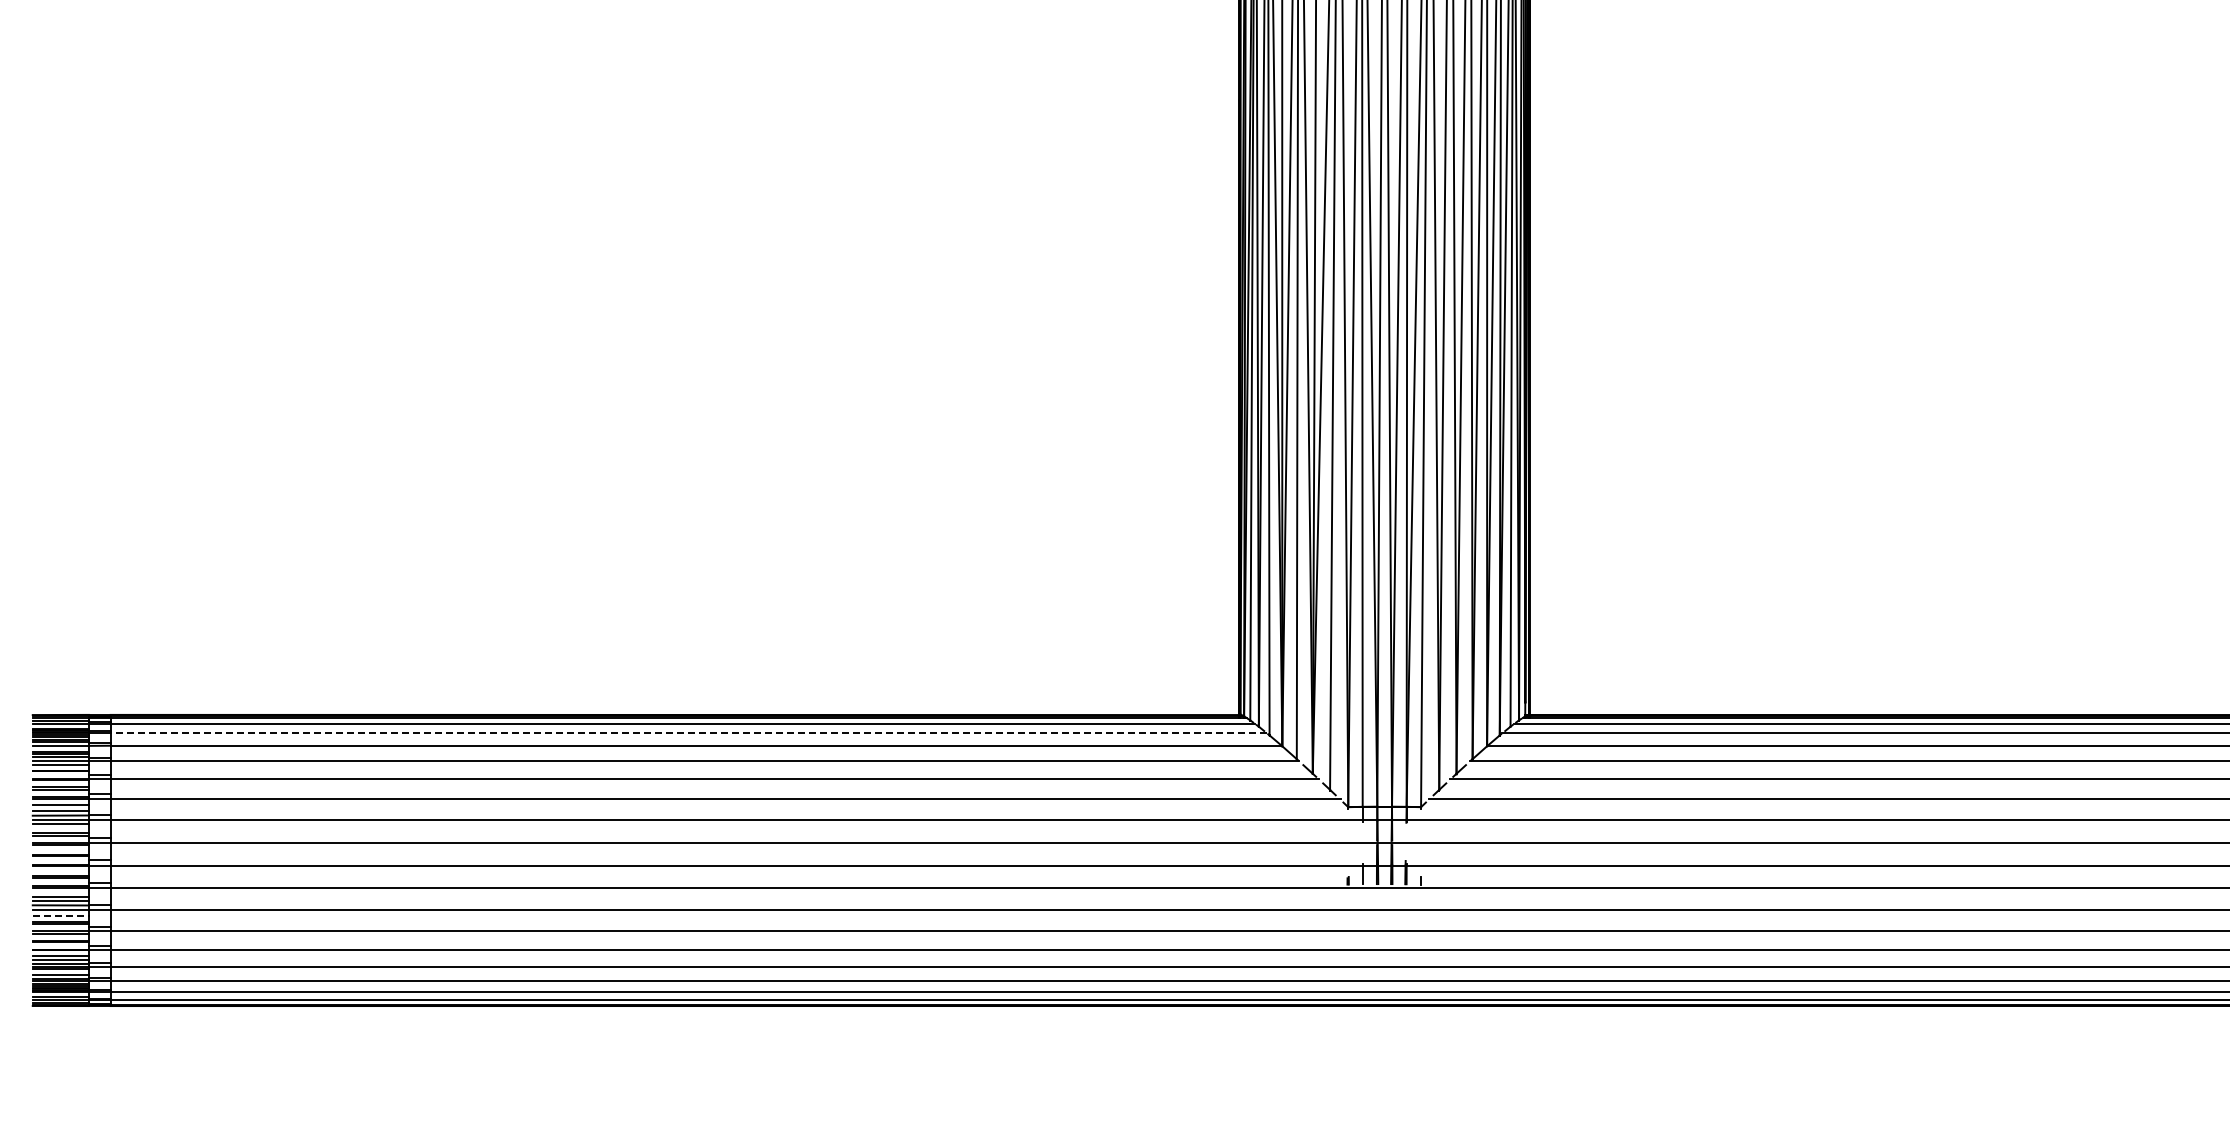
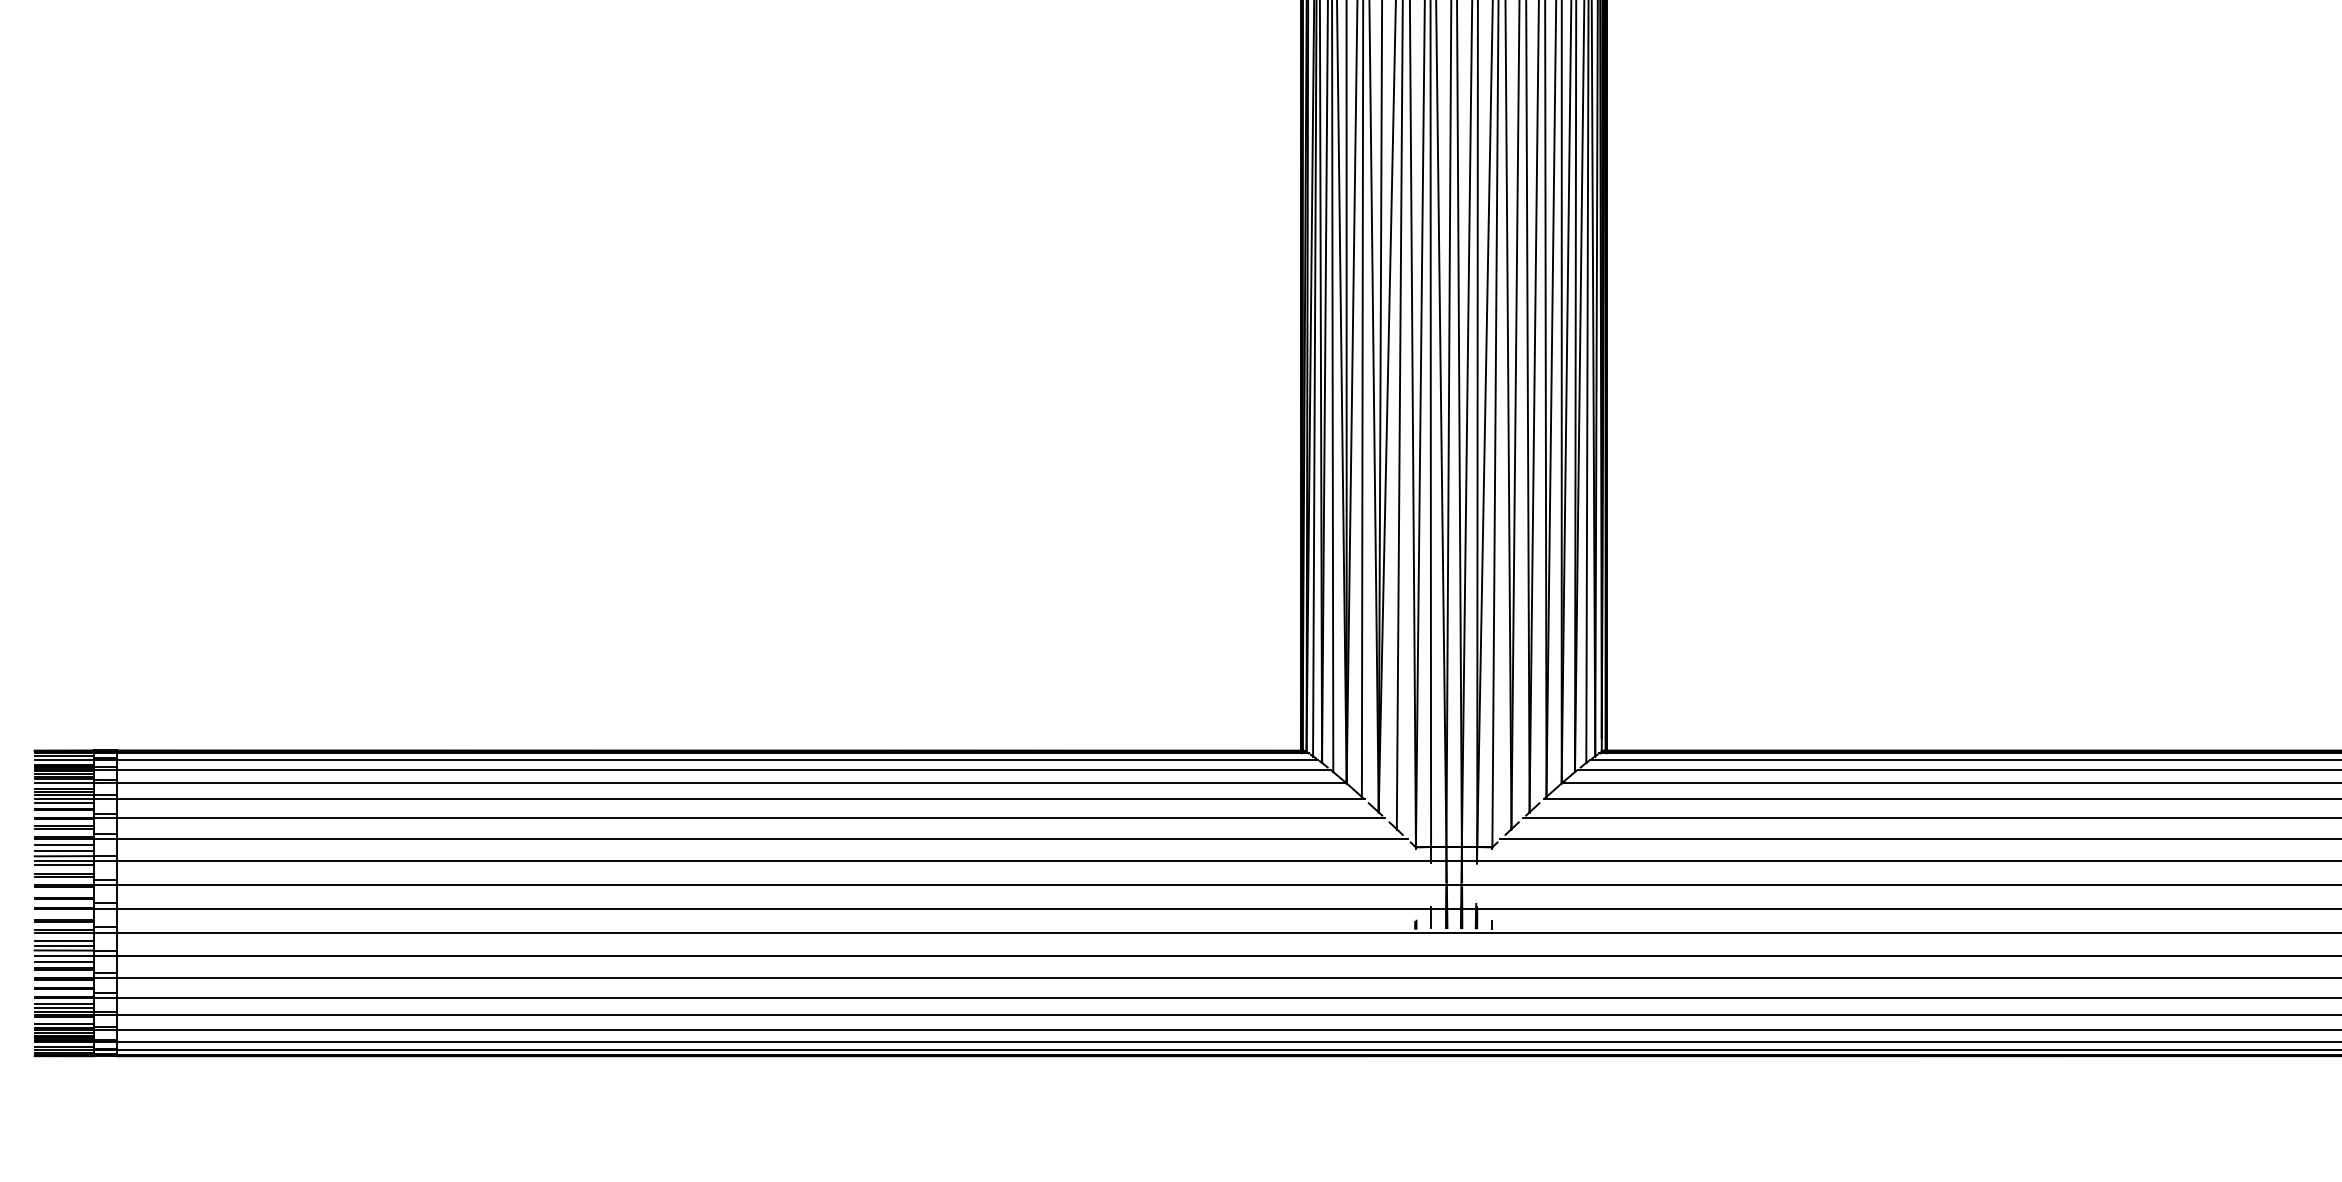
line: (688, 733) -> (723, 770), dashed -> solid
line: (61, 915) -> (64, 961), dashed -> solid

